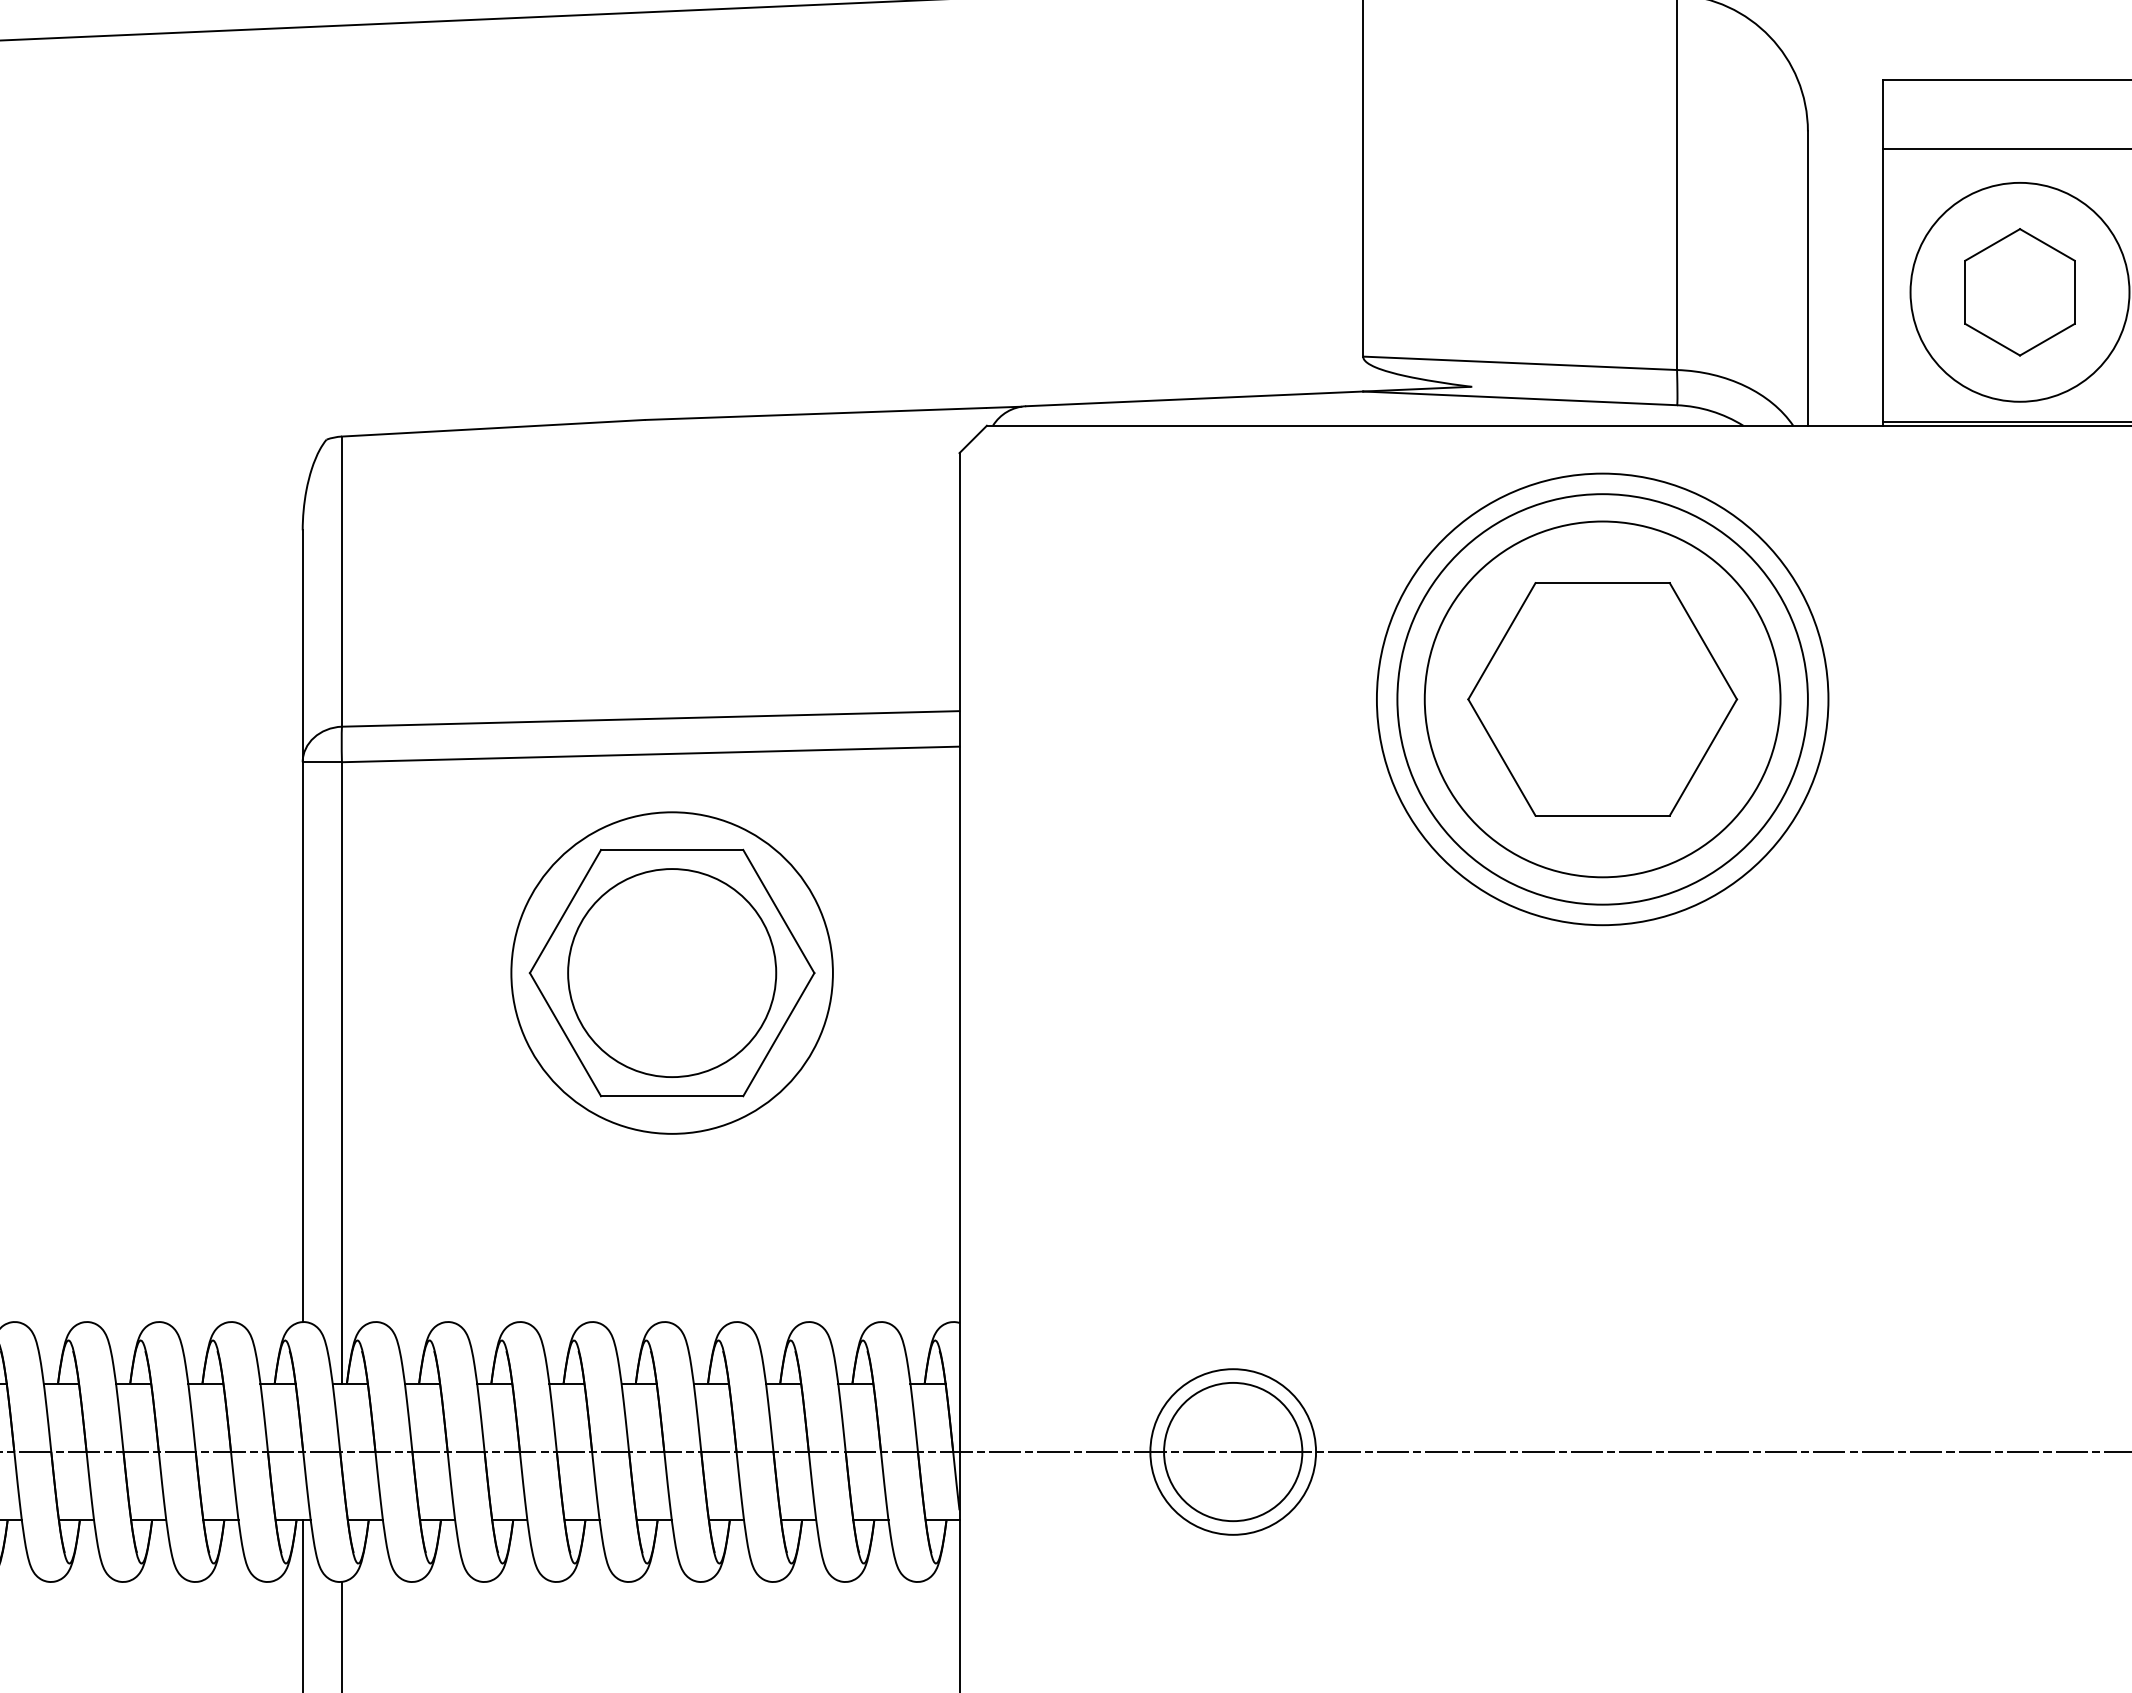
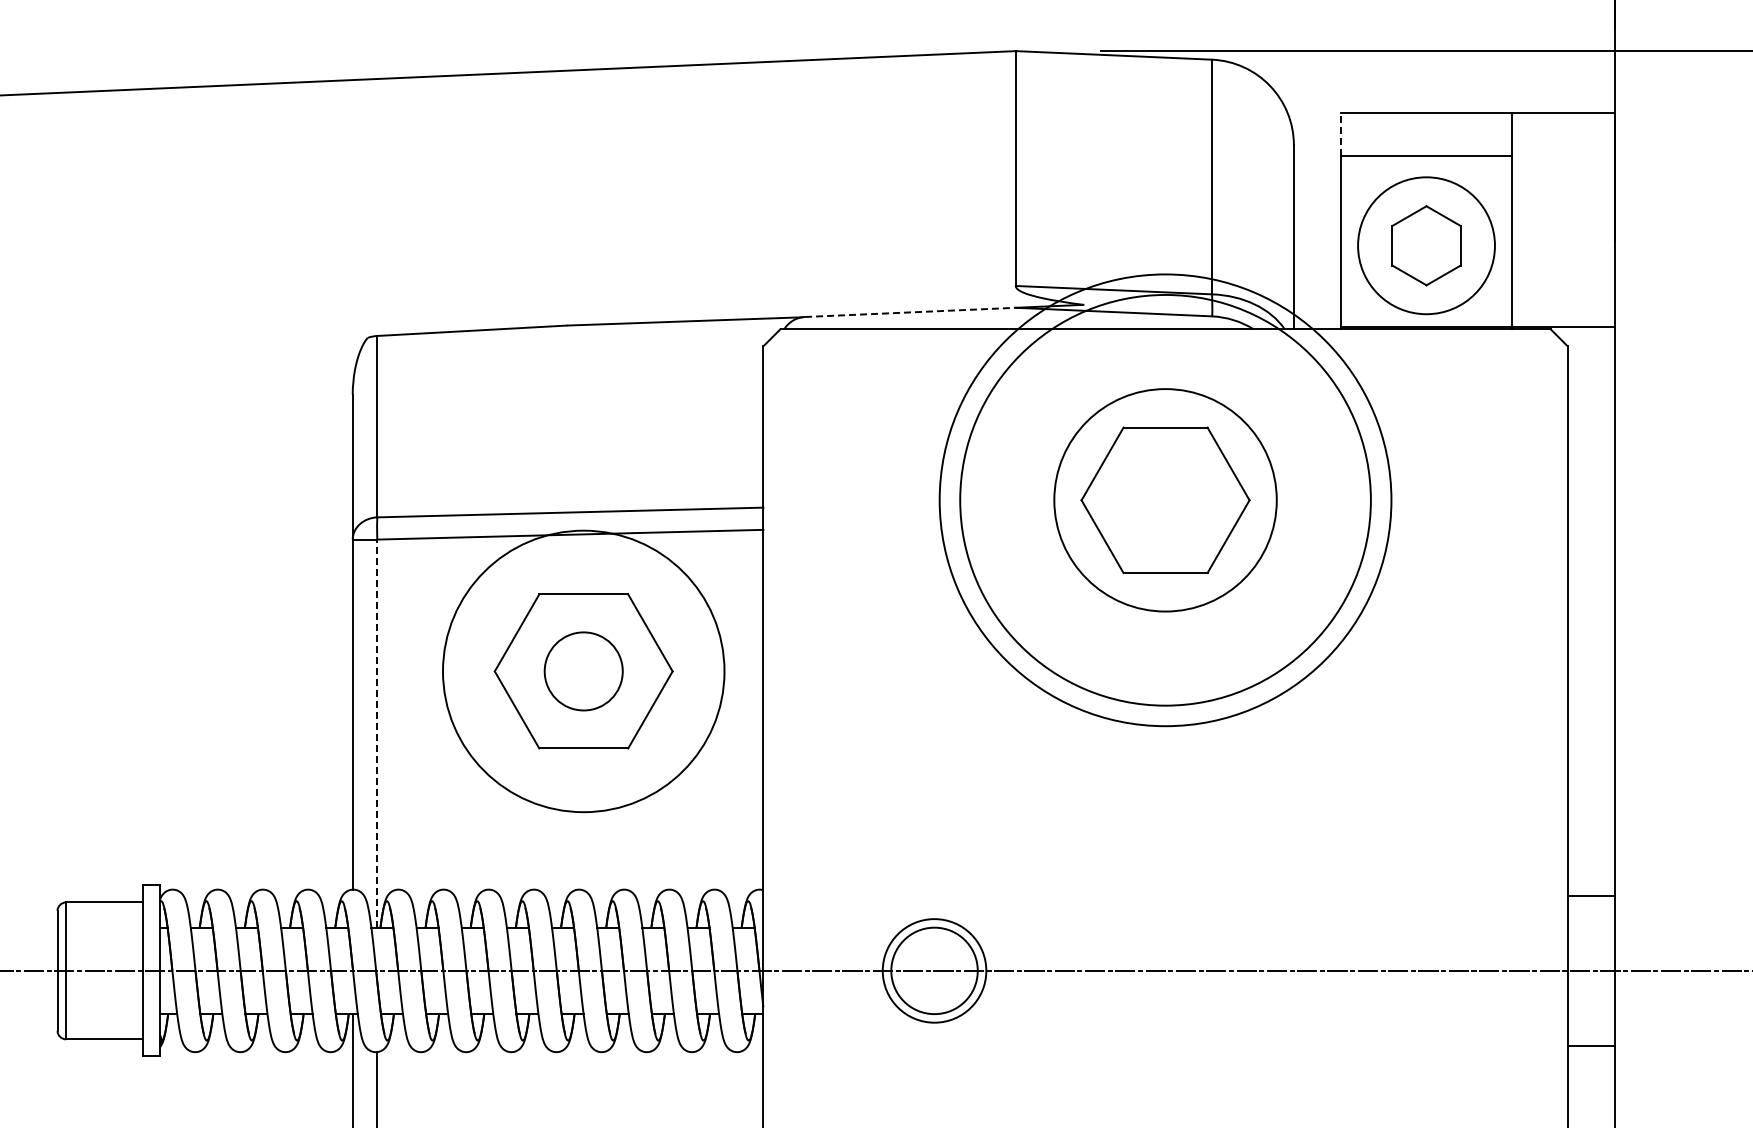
line: (1882, 114) -> (1340, 134), solid -> dashed
line: (1194, 399) -> (910, 312), solid -> dashed
circle: (1602, 698) -> (1165, 499), size x1.6
circle: (1602, 699) -> (1165, 500), size x1.6
circle: (671, 971) -> (583, 670), size x1.4
circle: (671, 973) -> (583, 671), size x0.6
line: (342, 1072) -> (377, 733), solid -> dashed

